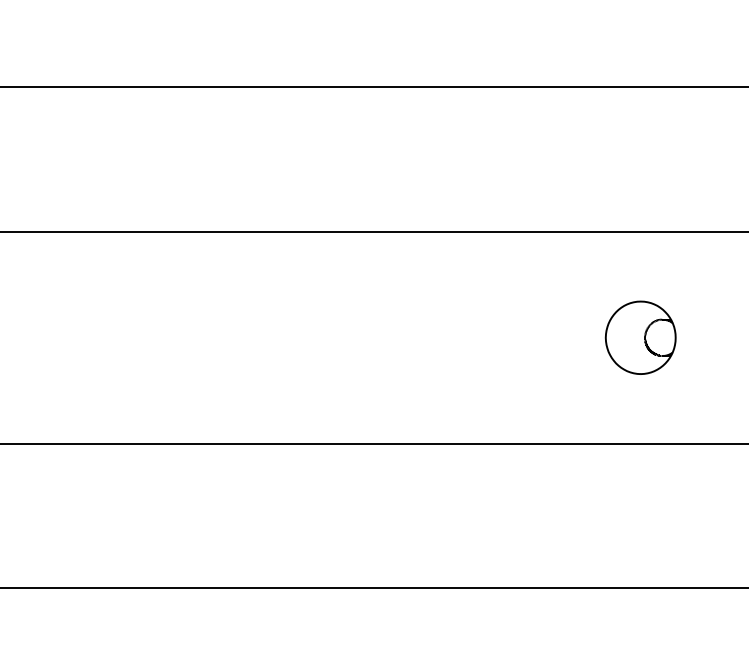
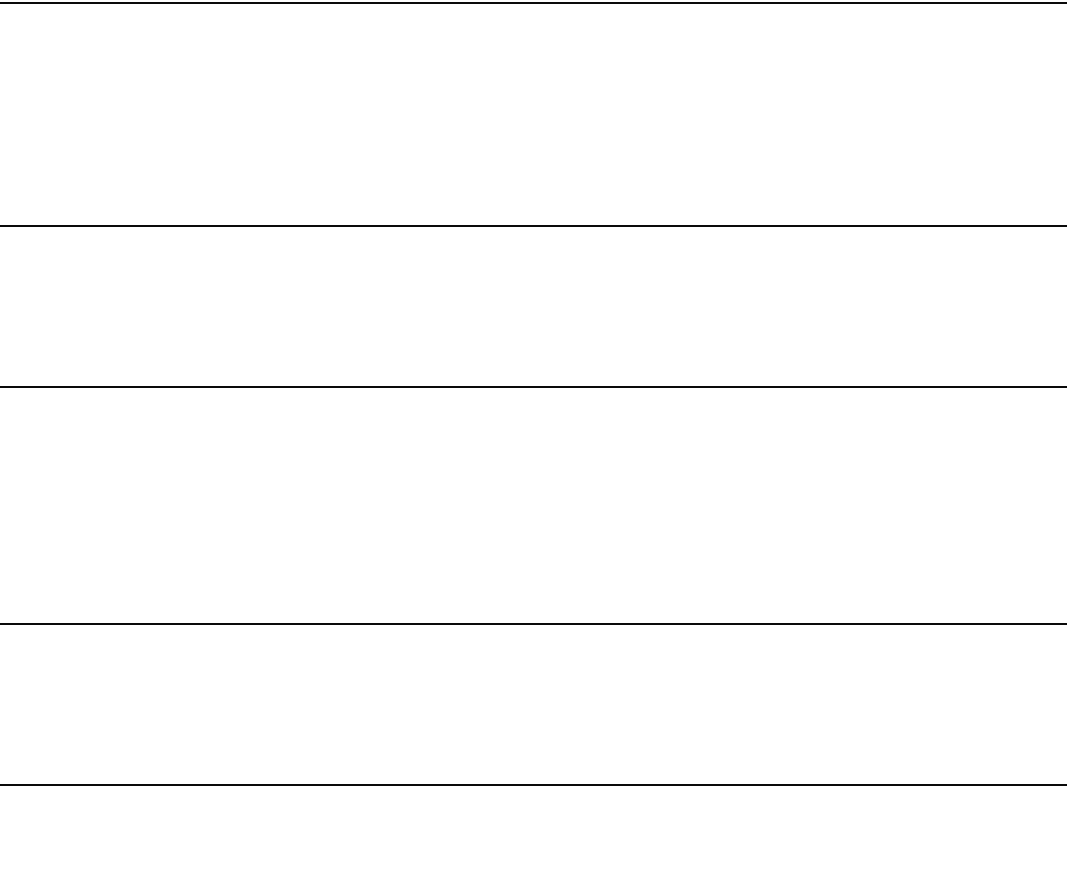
part: (640, 337) -> (958, 505), removed

